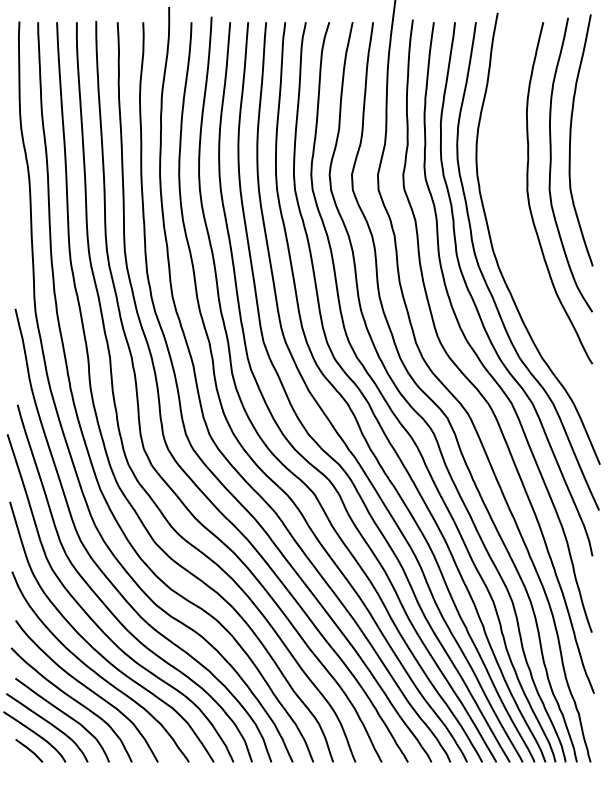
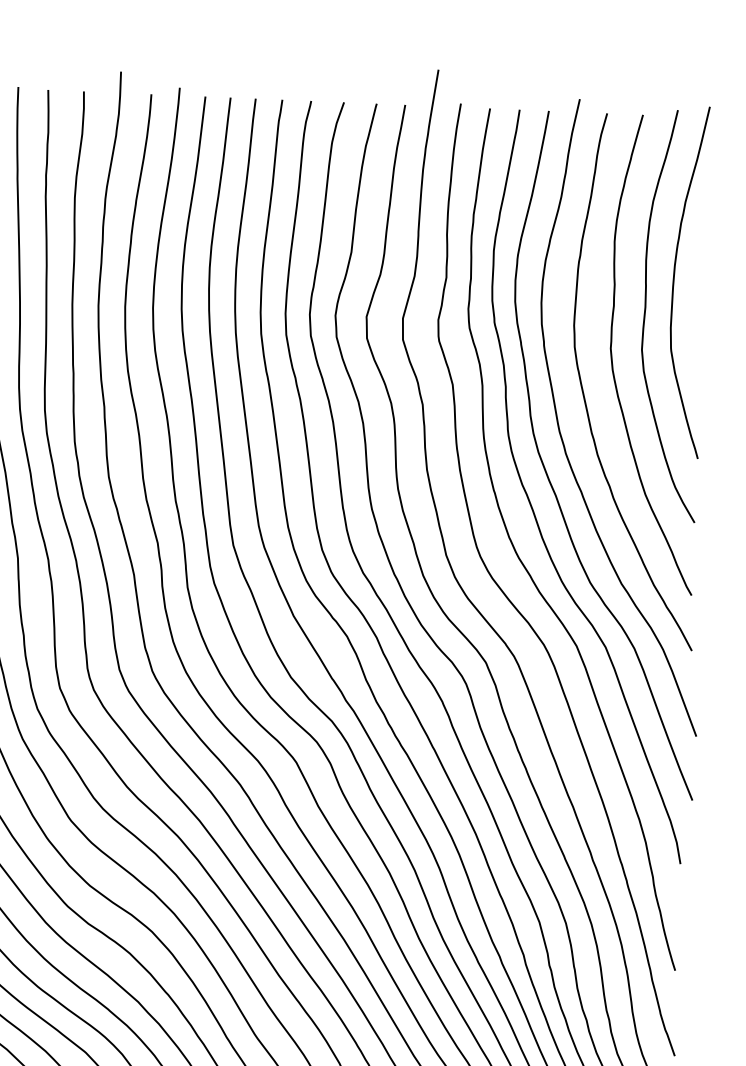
curve: (509, 220) -> (584, 389), added

